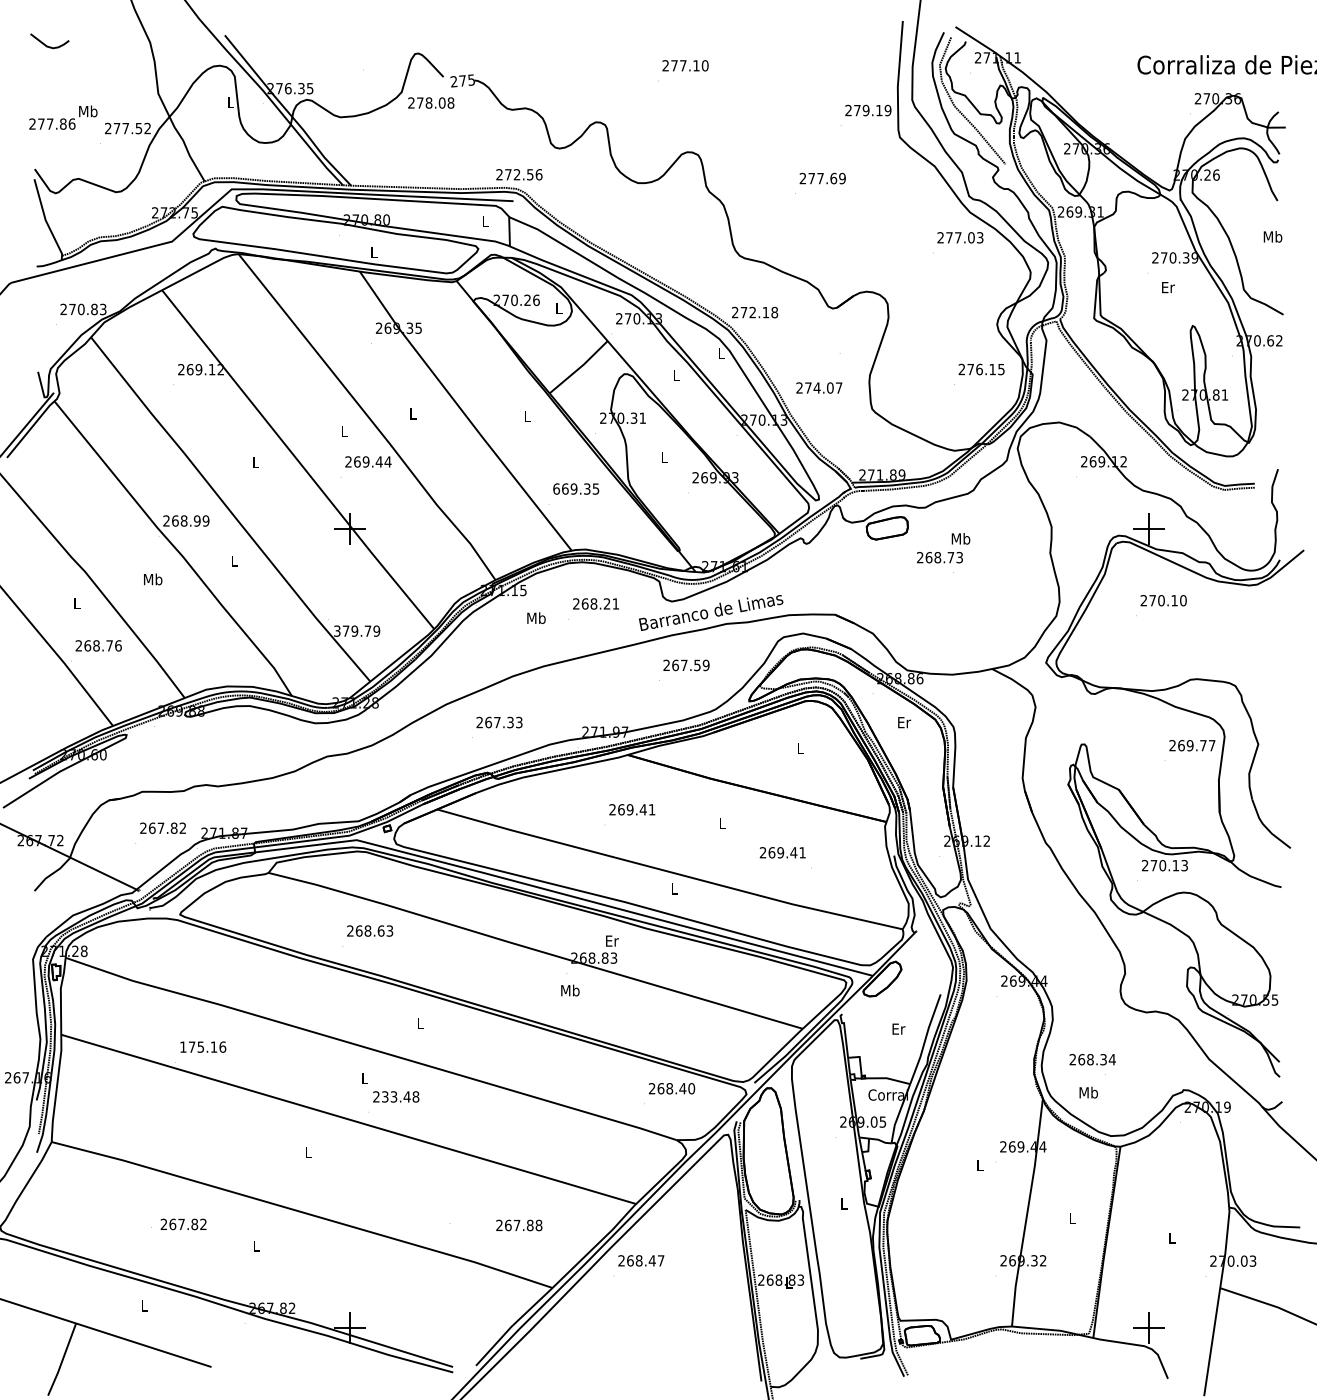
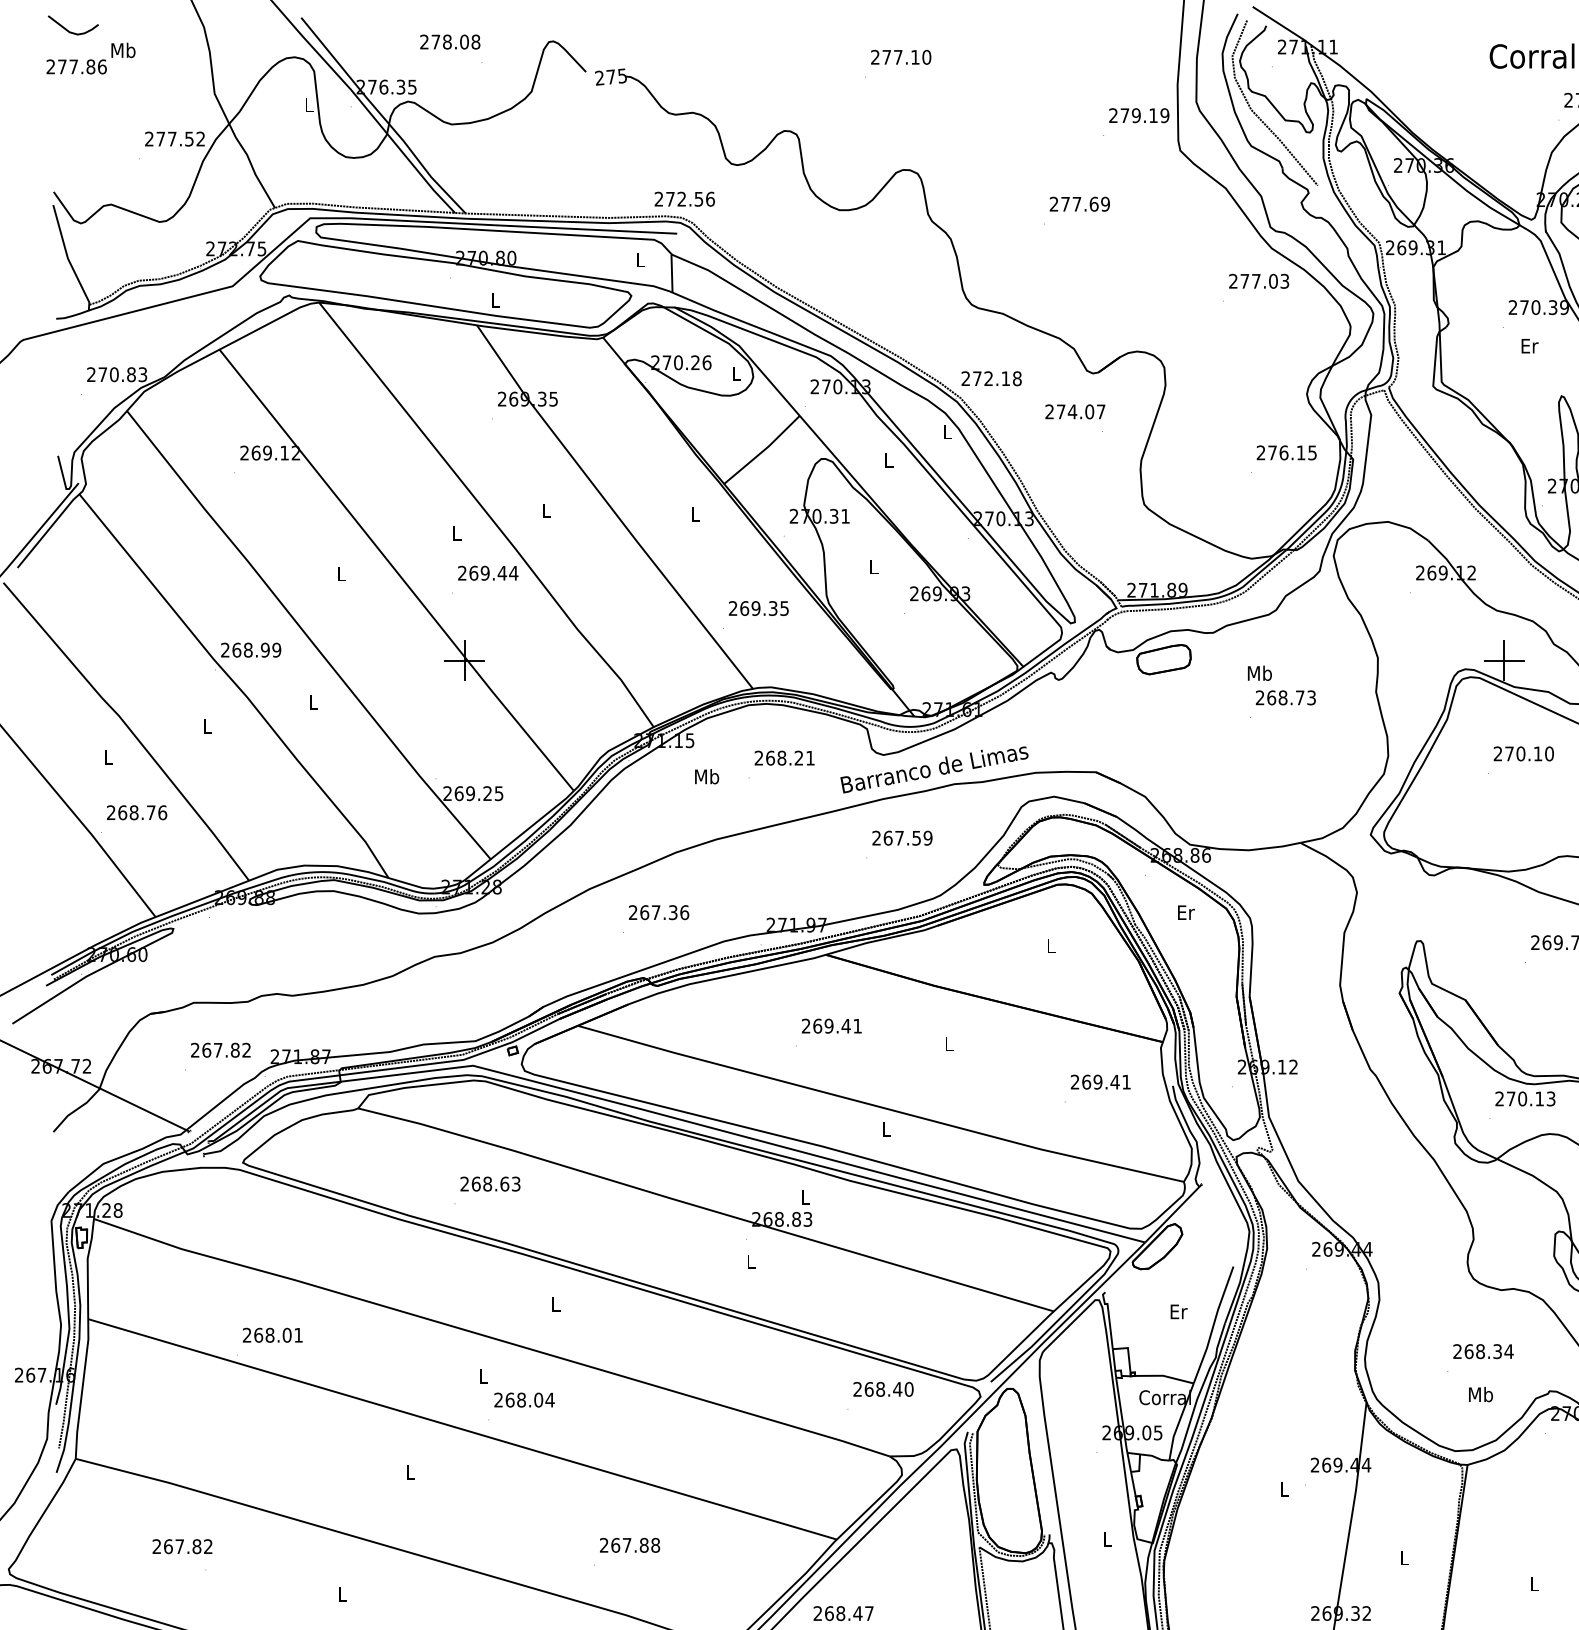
text: (431, 102) -> (450, 41), moved
text: (63, 117) -> (91, 58), moved
text: (819, 387) -> (1075, 411), moved
text: (556, 488) -> (733, 607), 669.35 -> 269.35
text: (939, 557) -> (1285, 697), moved
text: (153, 579) -> (208, 726), Mb -> L
text: (357, 630) -> (473, 792), 379.79 -> 269.25
text: (519, 722) -> (684, 912), 267.33 -> 267.36
text: (782, 852) -> (1100, 1081), moved
text: (612, 940) -> (806, 1196), Er -> L
text: (570, 990) -> (751, 1261), Mb -> L
text: (203, 1046) -> (273, 1334), 175.16 -> 268.01
text: (1092, 1059) -> (1483, 1351), moved
text: (1088, 1092) -> (1480, 1394), moved
text: (400, 1096) -> (529, 1399), 233.48 -> 268.04
text: (183, 1224) -> (182, 1546), moved
text: (519, 1225) -> (630, 1545), moved

